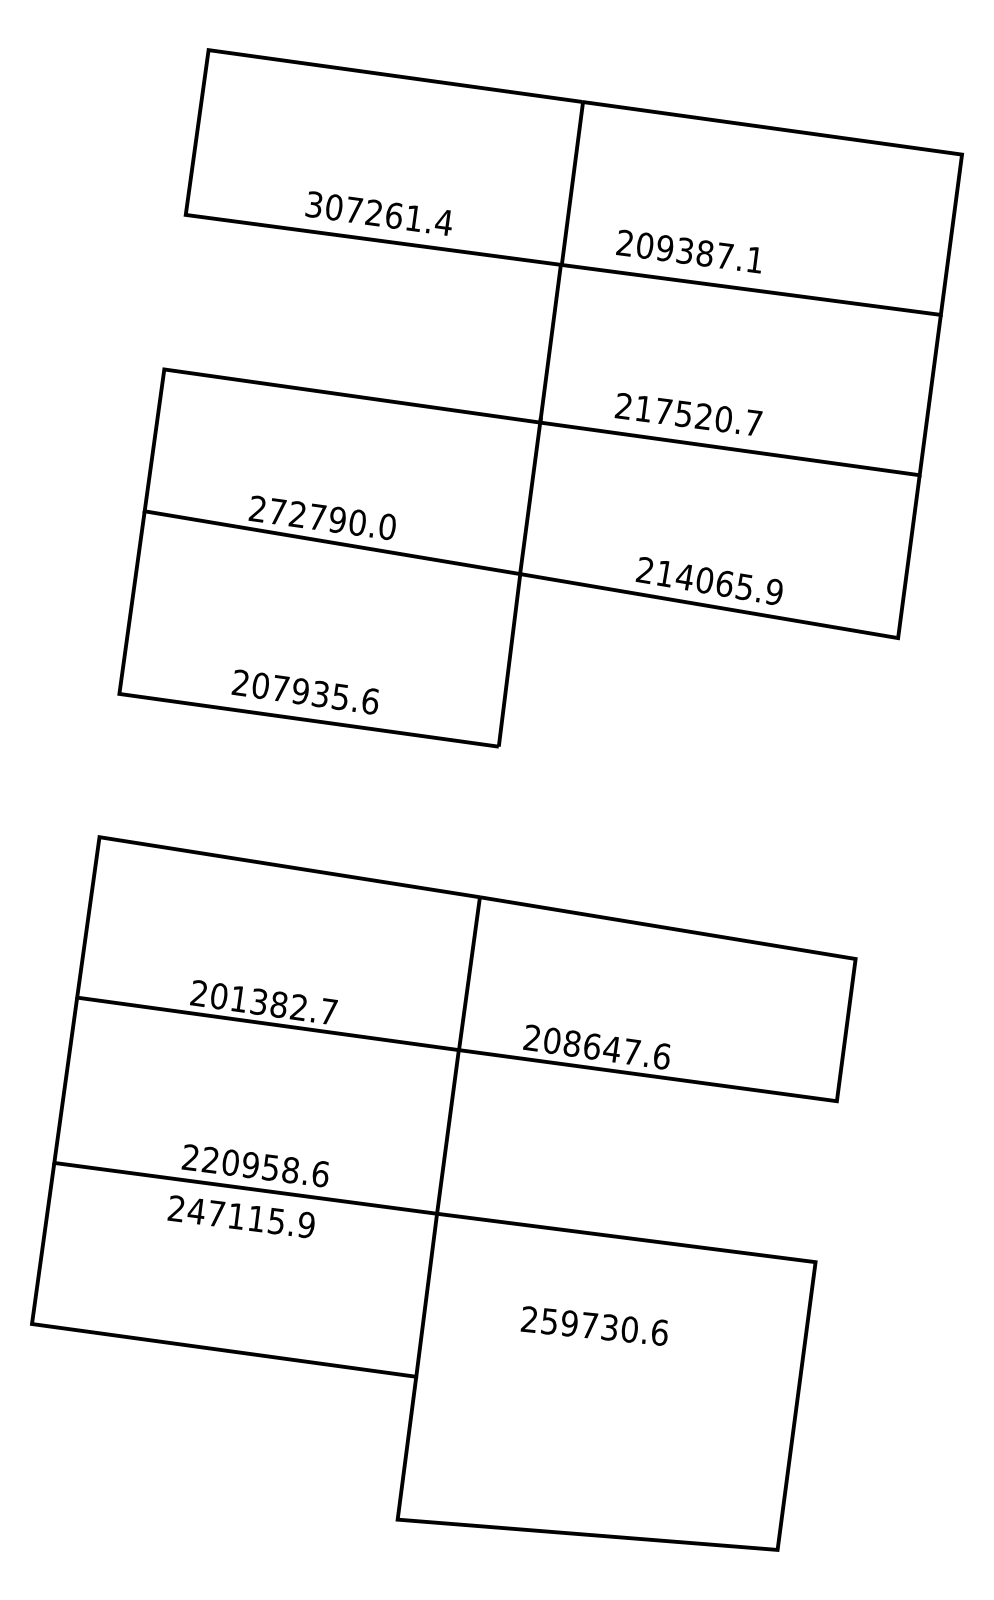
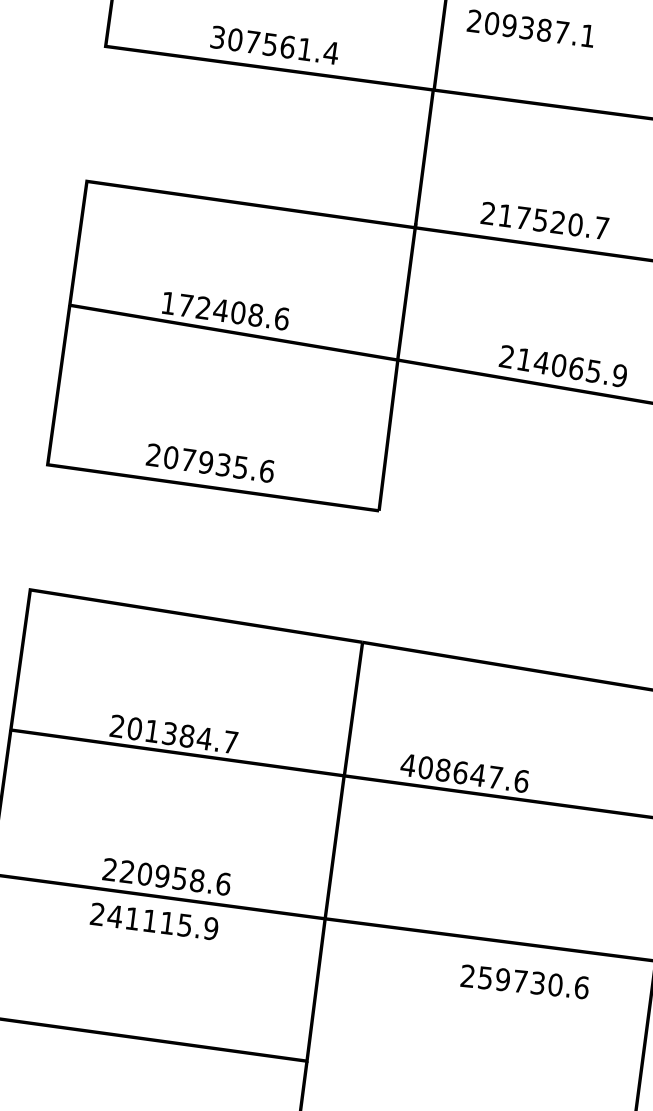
text: (373, 212) -> (269, 44), 307261.4 -> 307561.4
text: (688, 251) -> (529, 28), moved
text: (321, 517) -> (224, 310), 272790.0 -> 172408.6
text: (297, 1007) -> (203, 738), 201382.7 -> 201384.7
text: (531, 1037) -> (407, 764), 208647.6 -> 408647.6
text: (217, 1213) -> (133, 918), 247115.9 -> 241115.9
text: (593, 1325) -> (523, 981), moved

